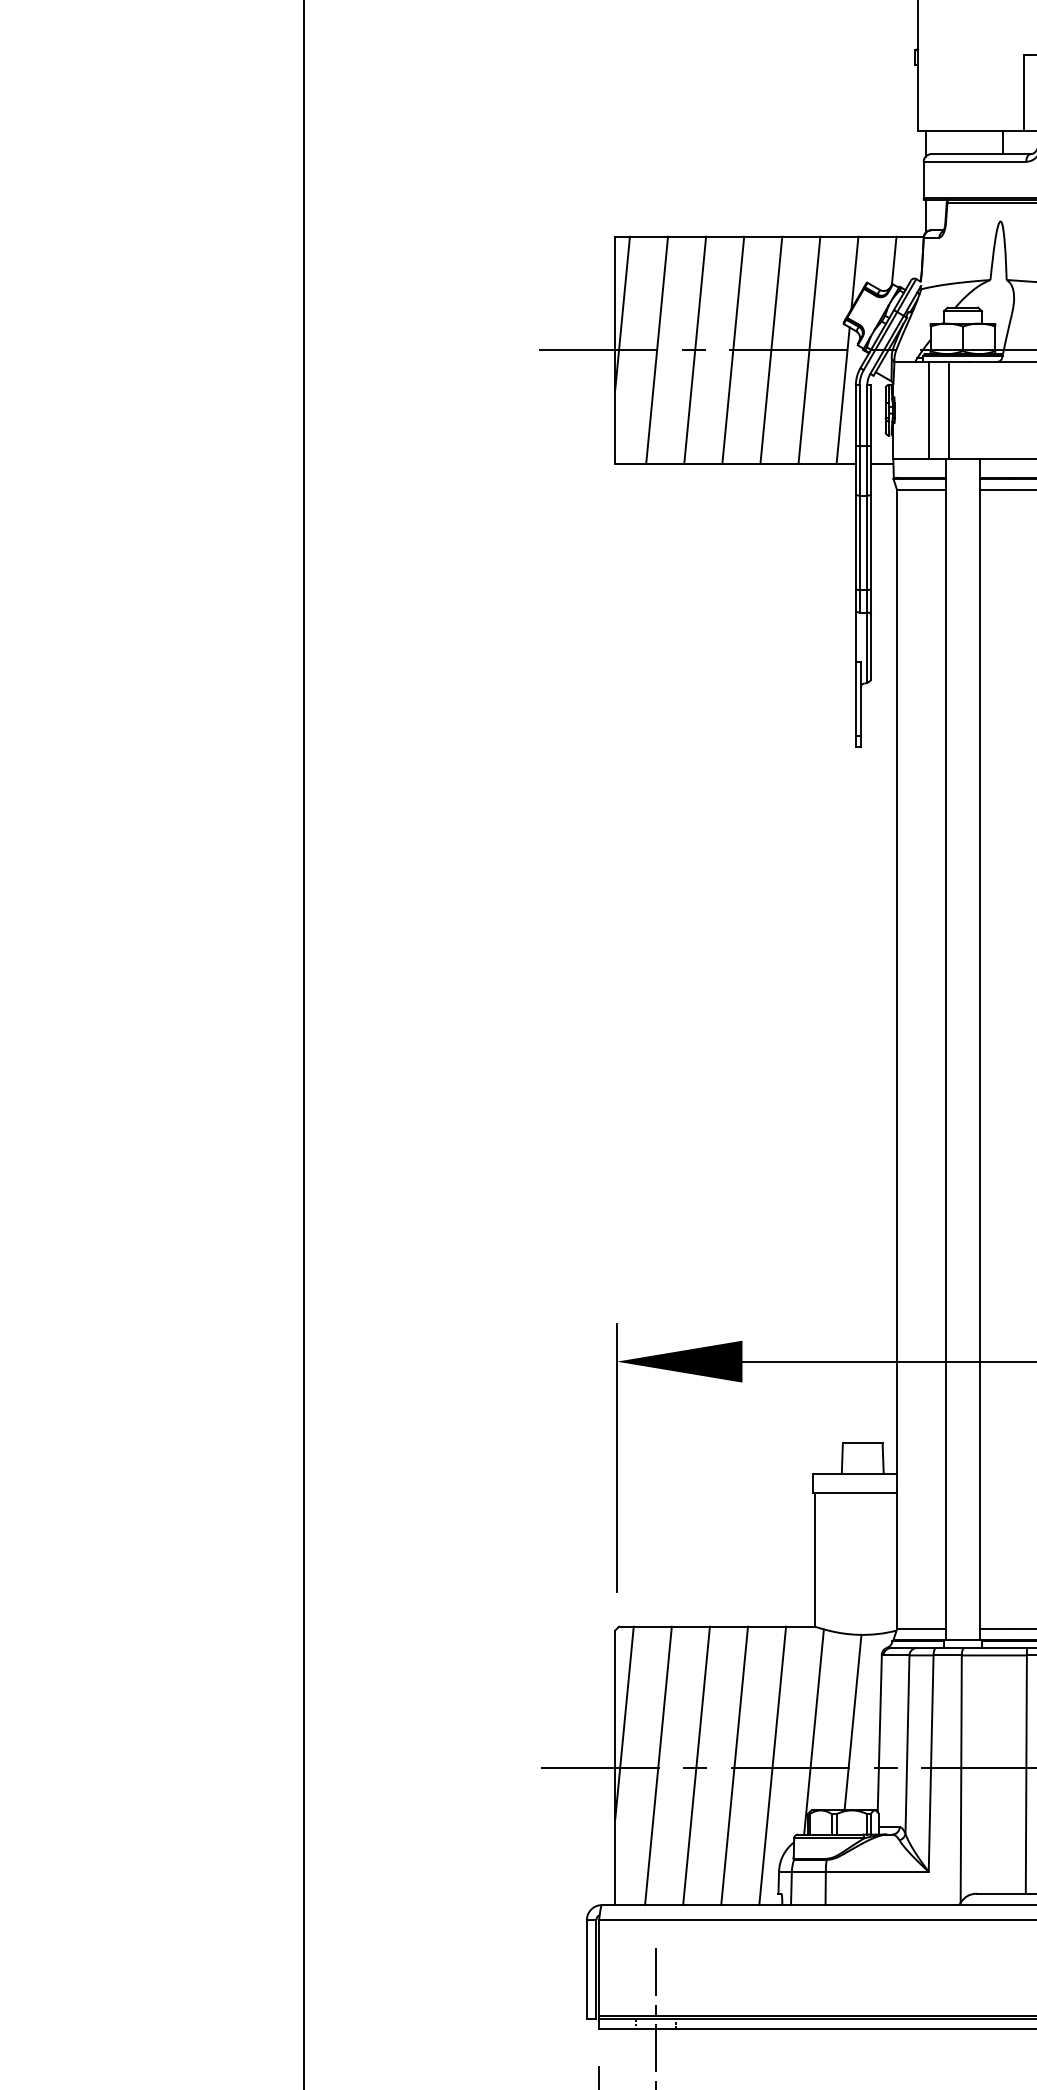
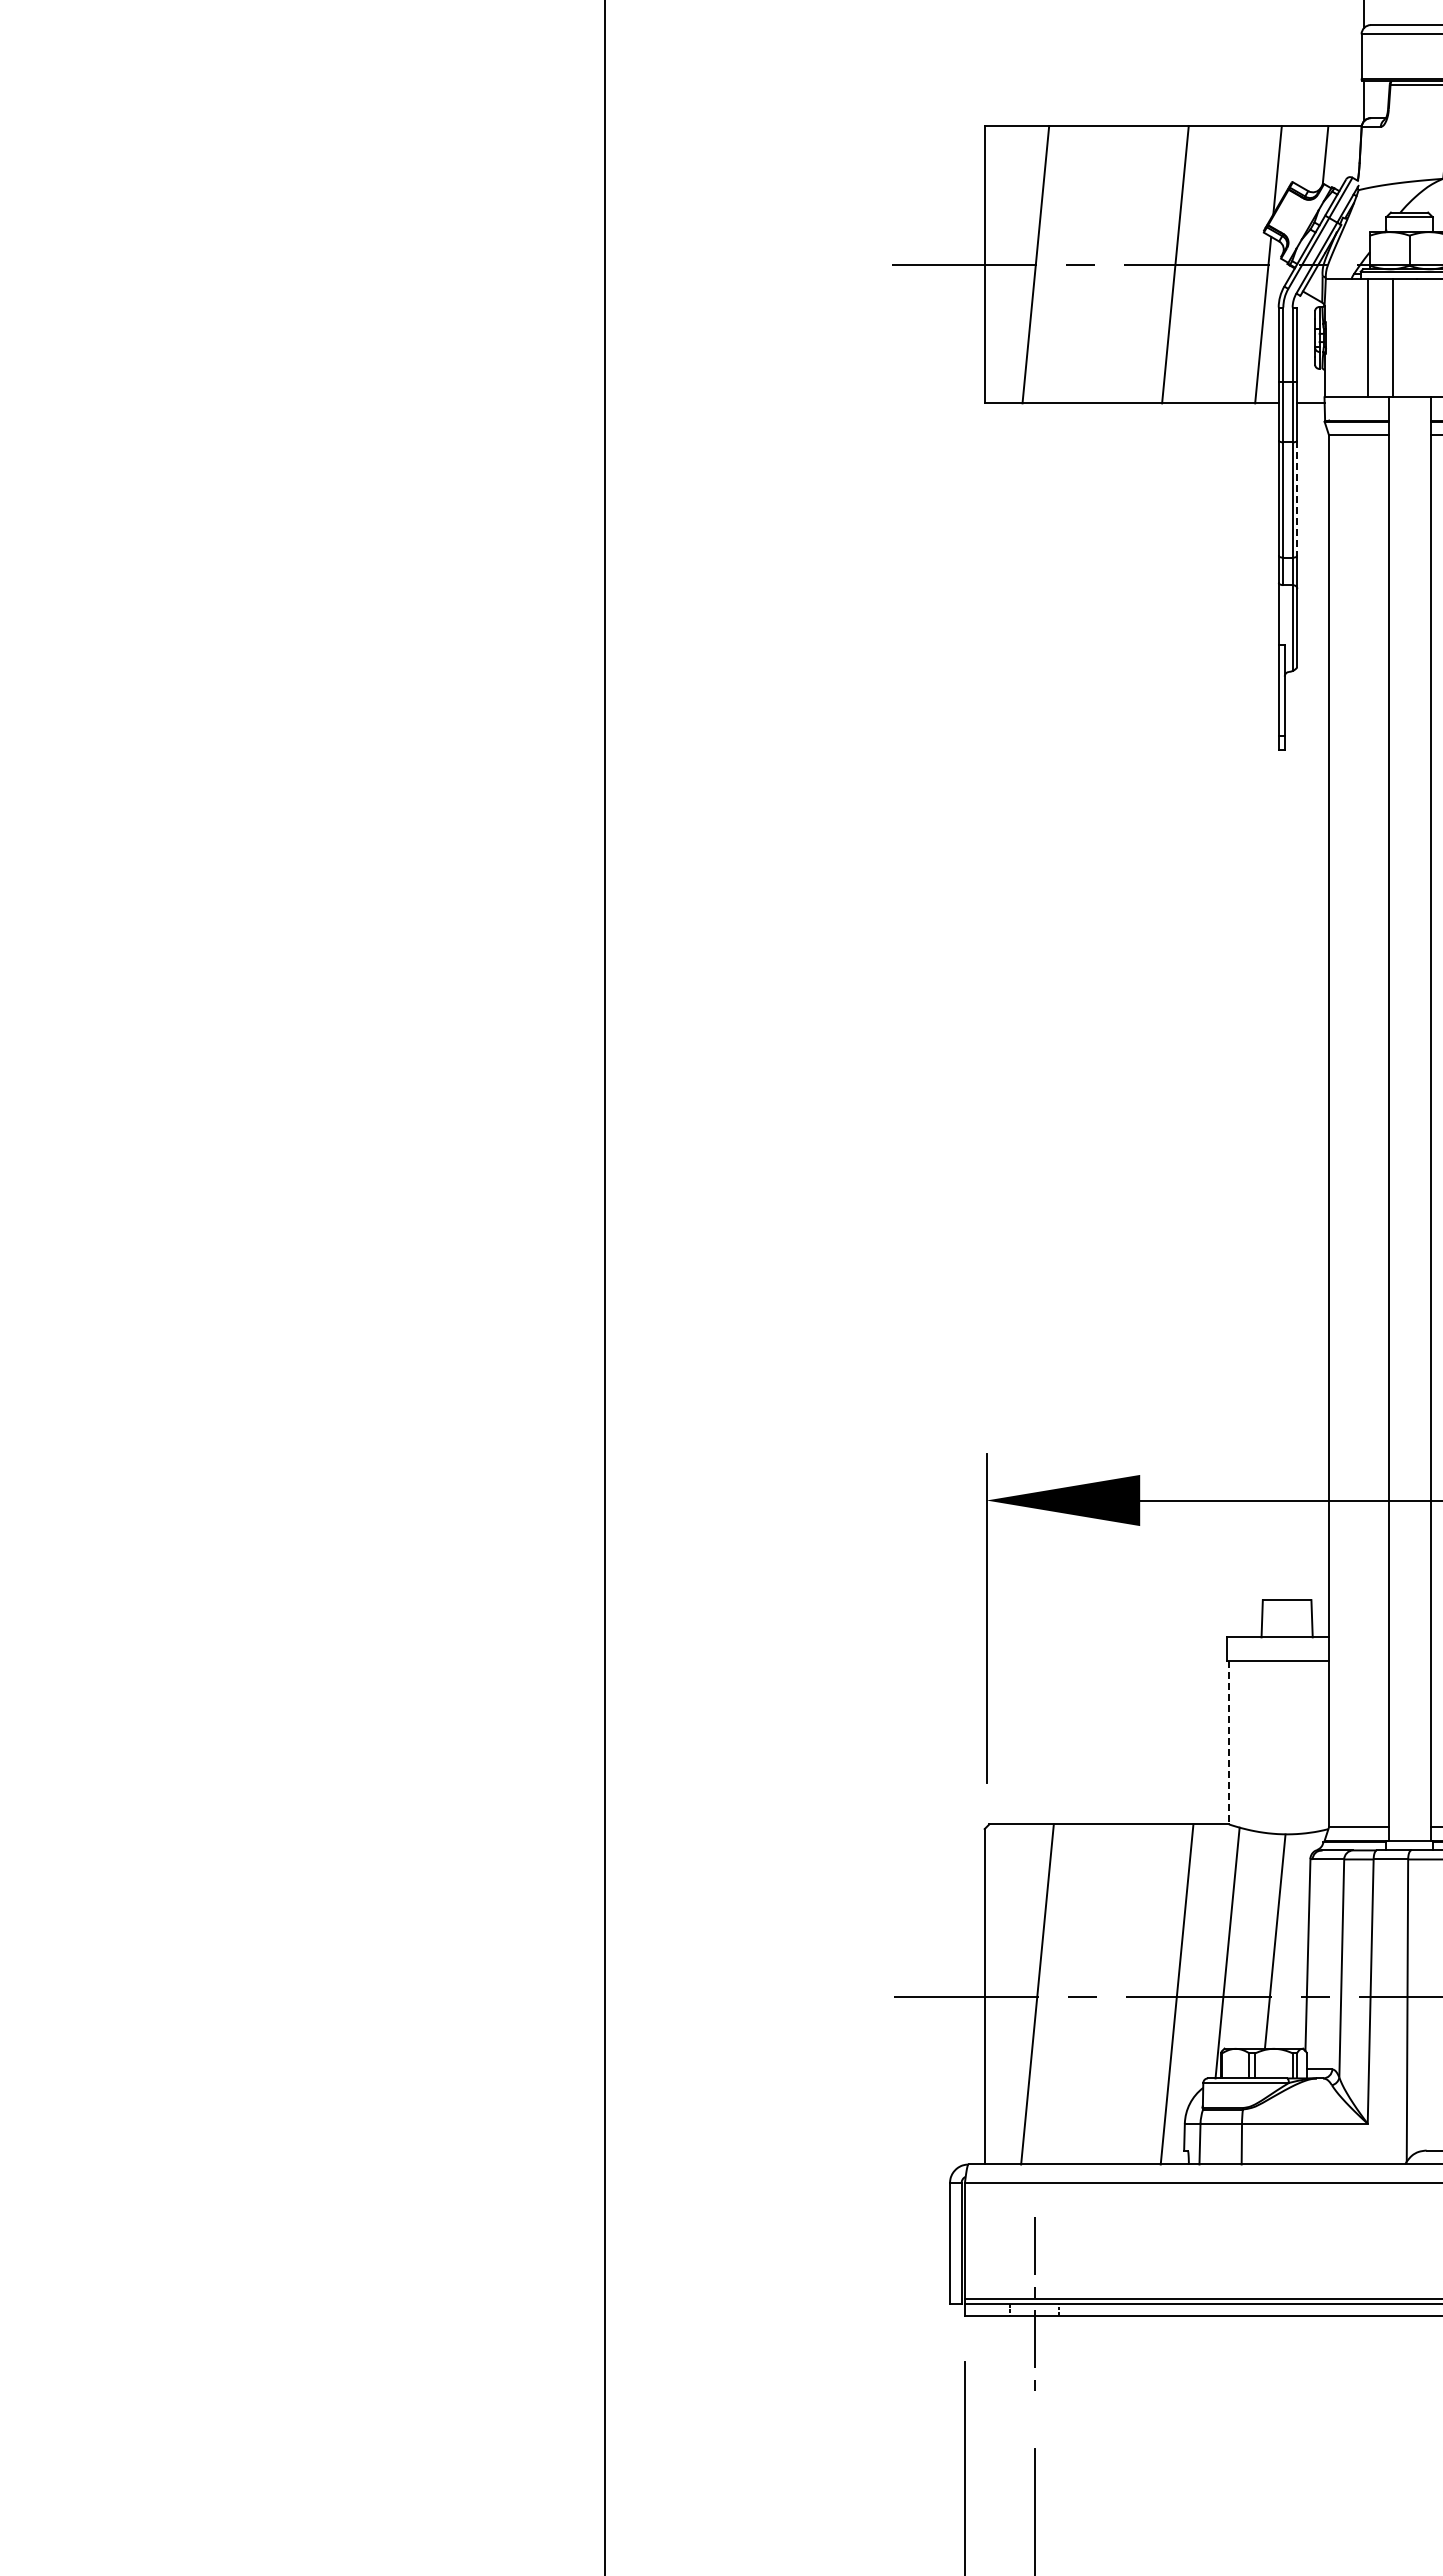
line: (622, 313) -> (993, 219), removed
line: (695, 350) -> (1082, 264), removed
line: (732, 350) -> (1128, 264), removed
line: (809, 350) -> (1221, 264), removed
line: (871, 541) -> (1297, 498), solid -> dashed
line: (814, 1559) -> (1228, 1742), solid -> dashed
line: (624, 1722) -> (995, 1941), removed
line: (696, 1765) -> (1083, 1994), removed
line: (734, 1765) -> (1130, 1994), removed

